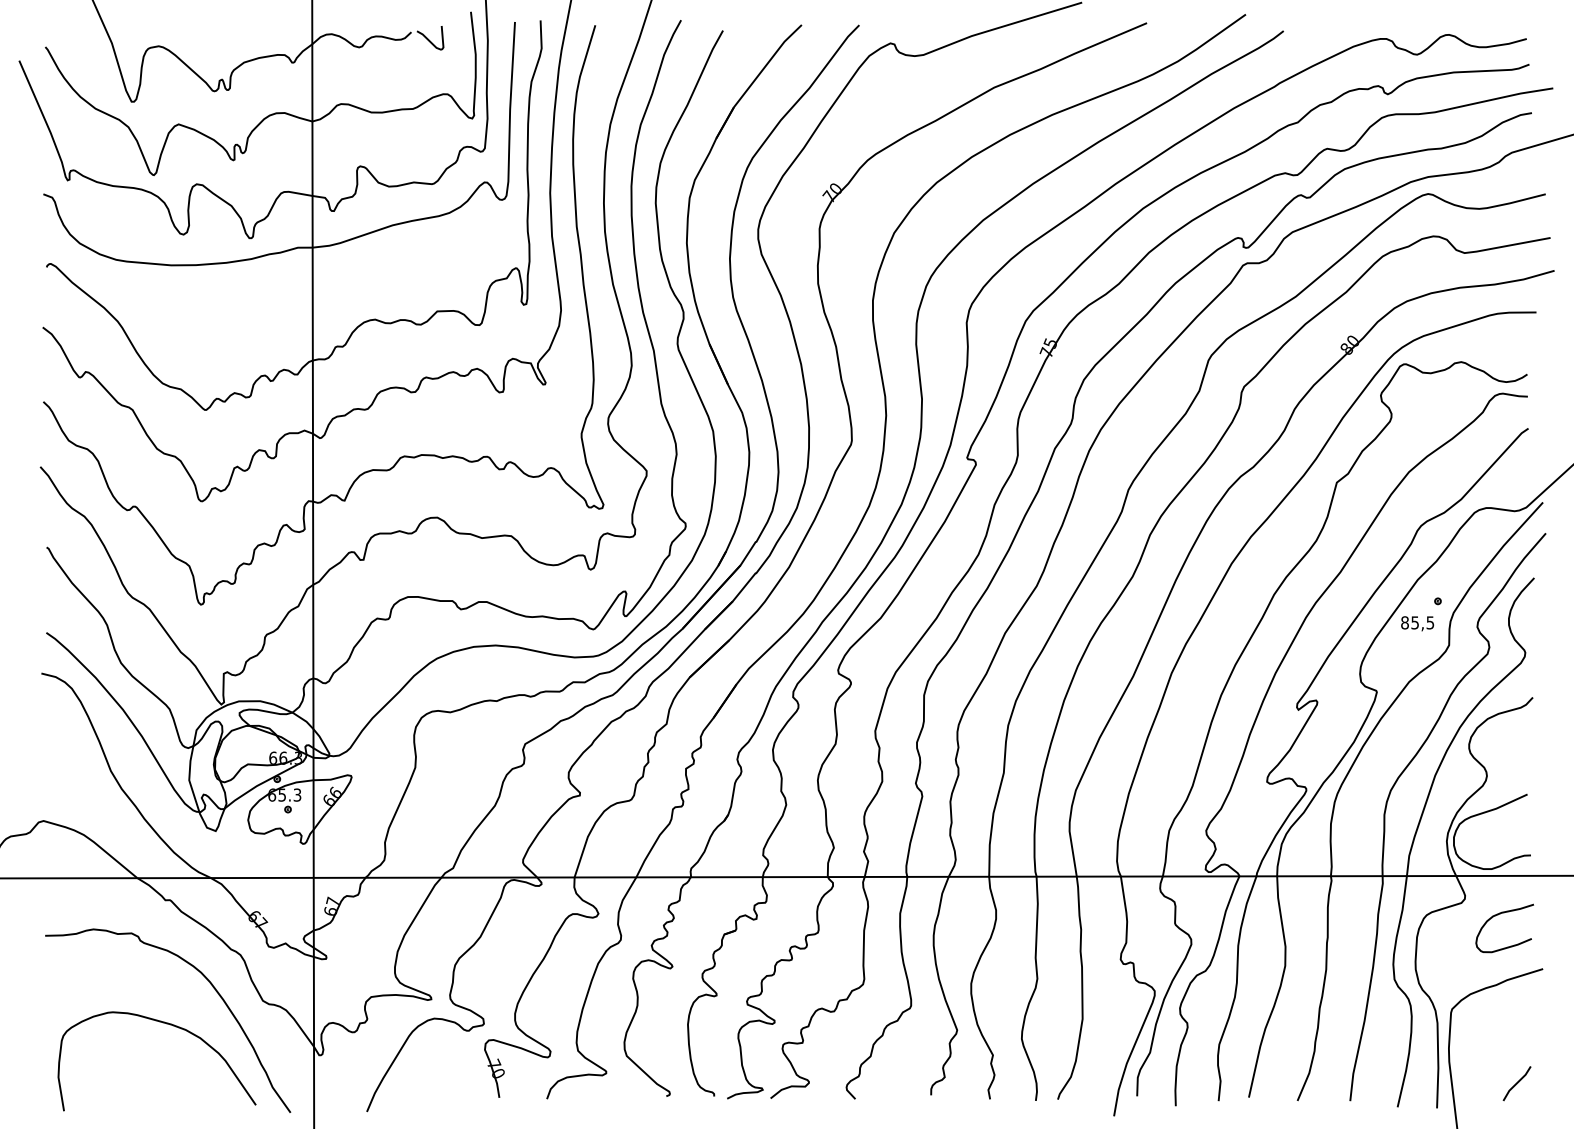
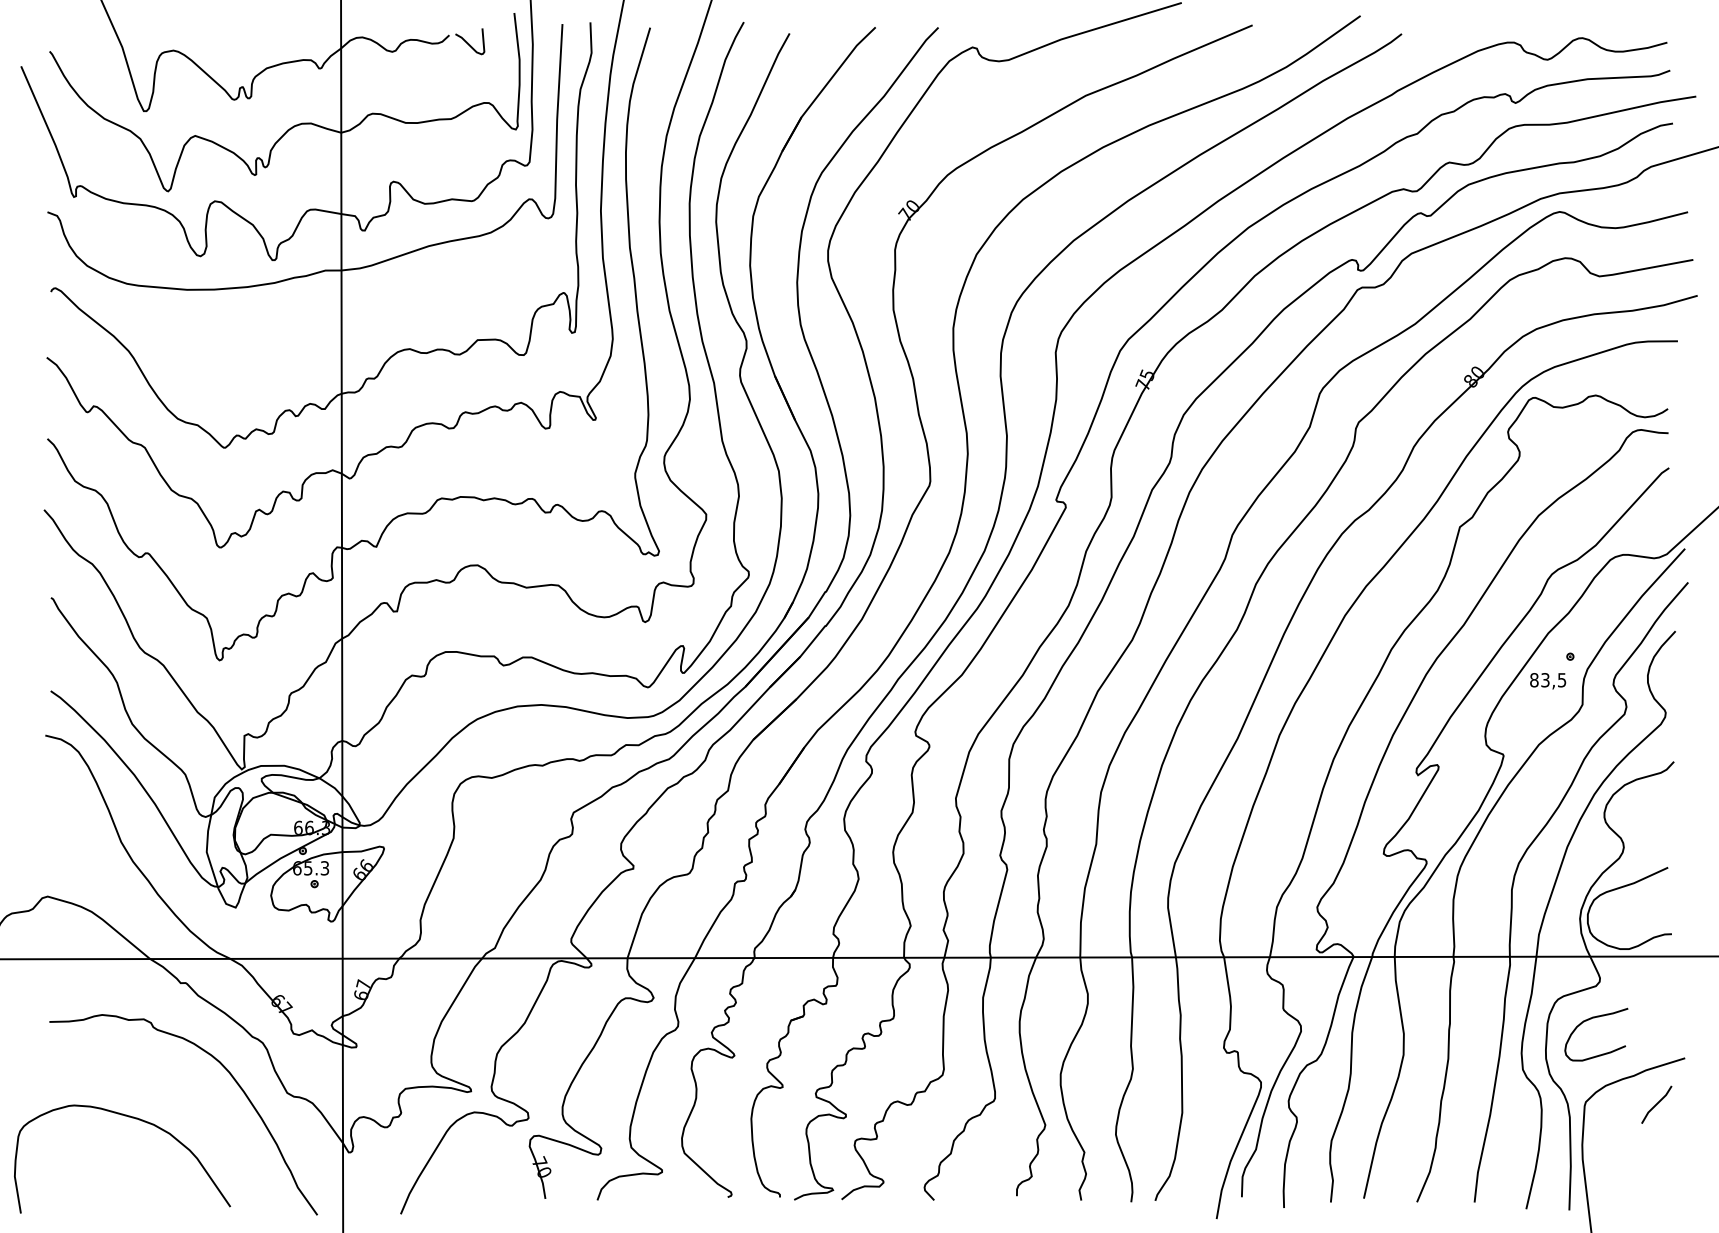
text: (1414, 622) -> (1544, 679), 85,5 -> 83,5
curve: (1498, 915) -> (1589, 1020), moved
curve: (166, 1024) -> (132, 1118), moved
line: (1516, 1083) -> (1656, 1104), moved

